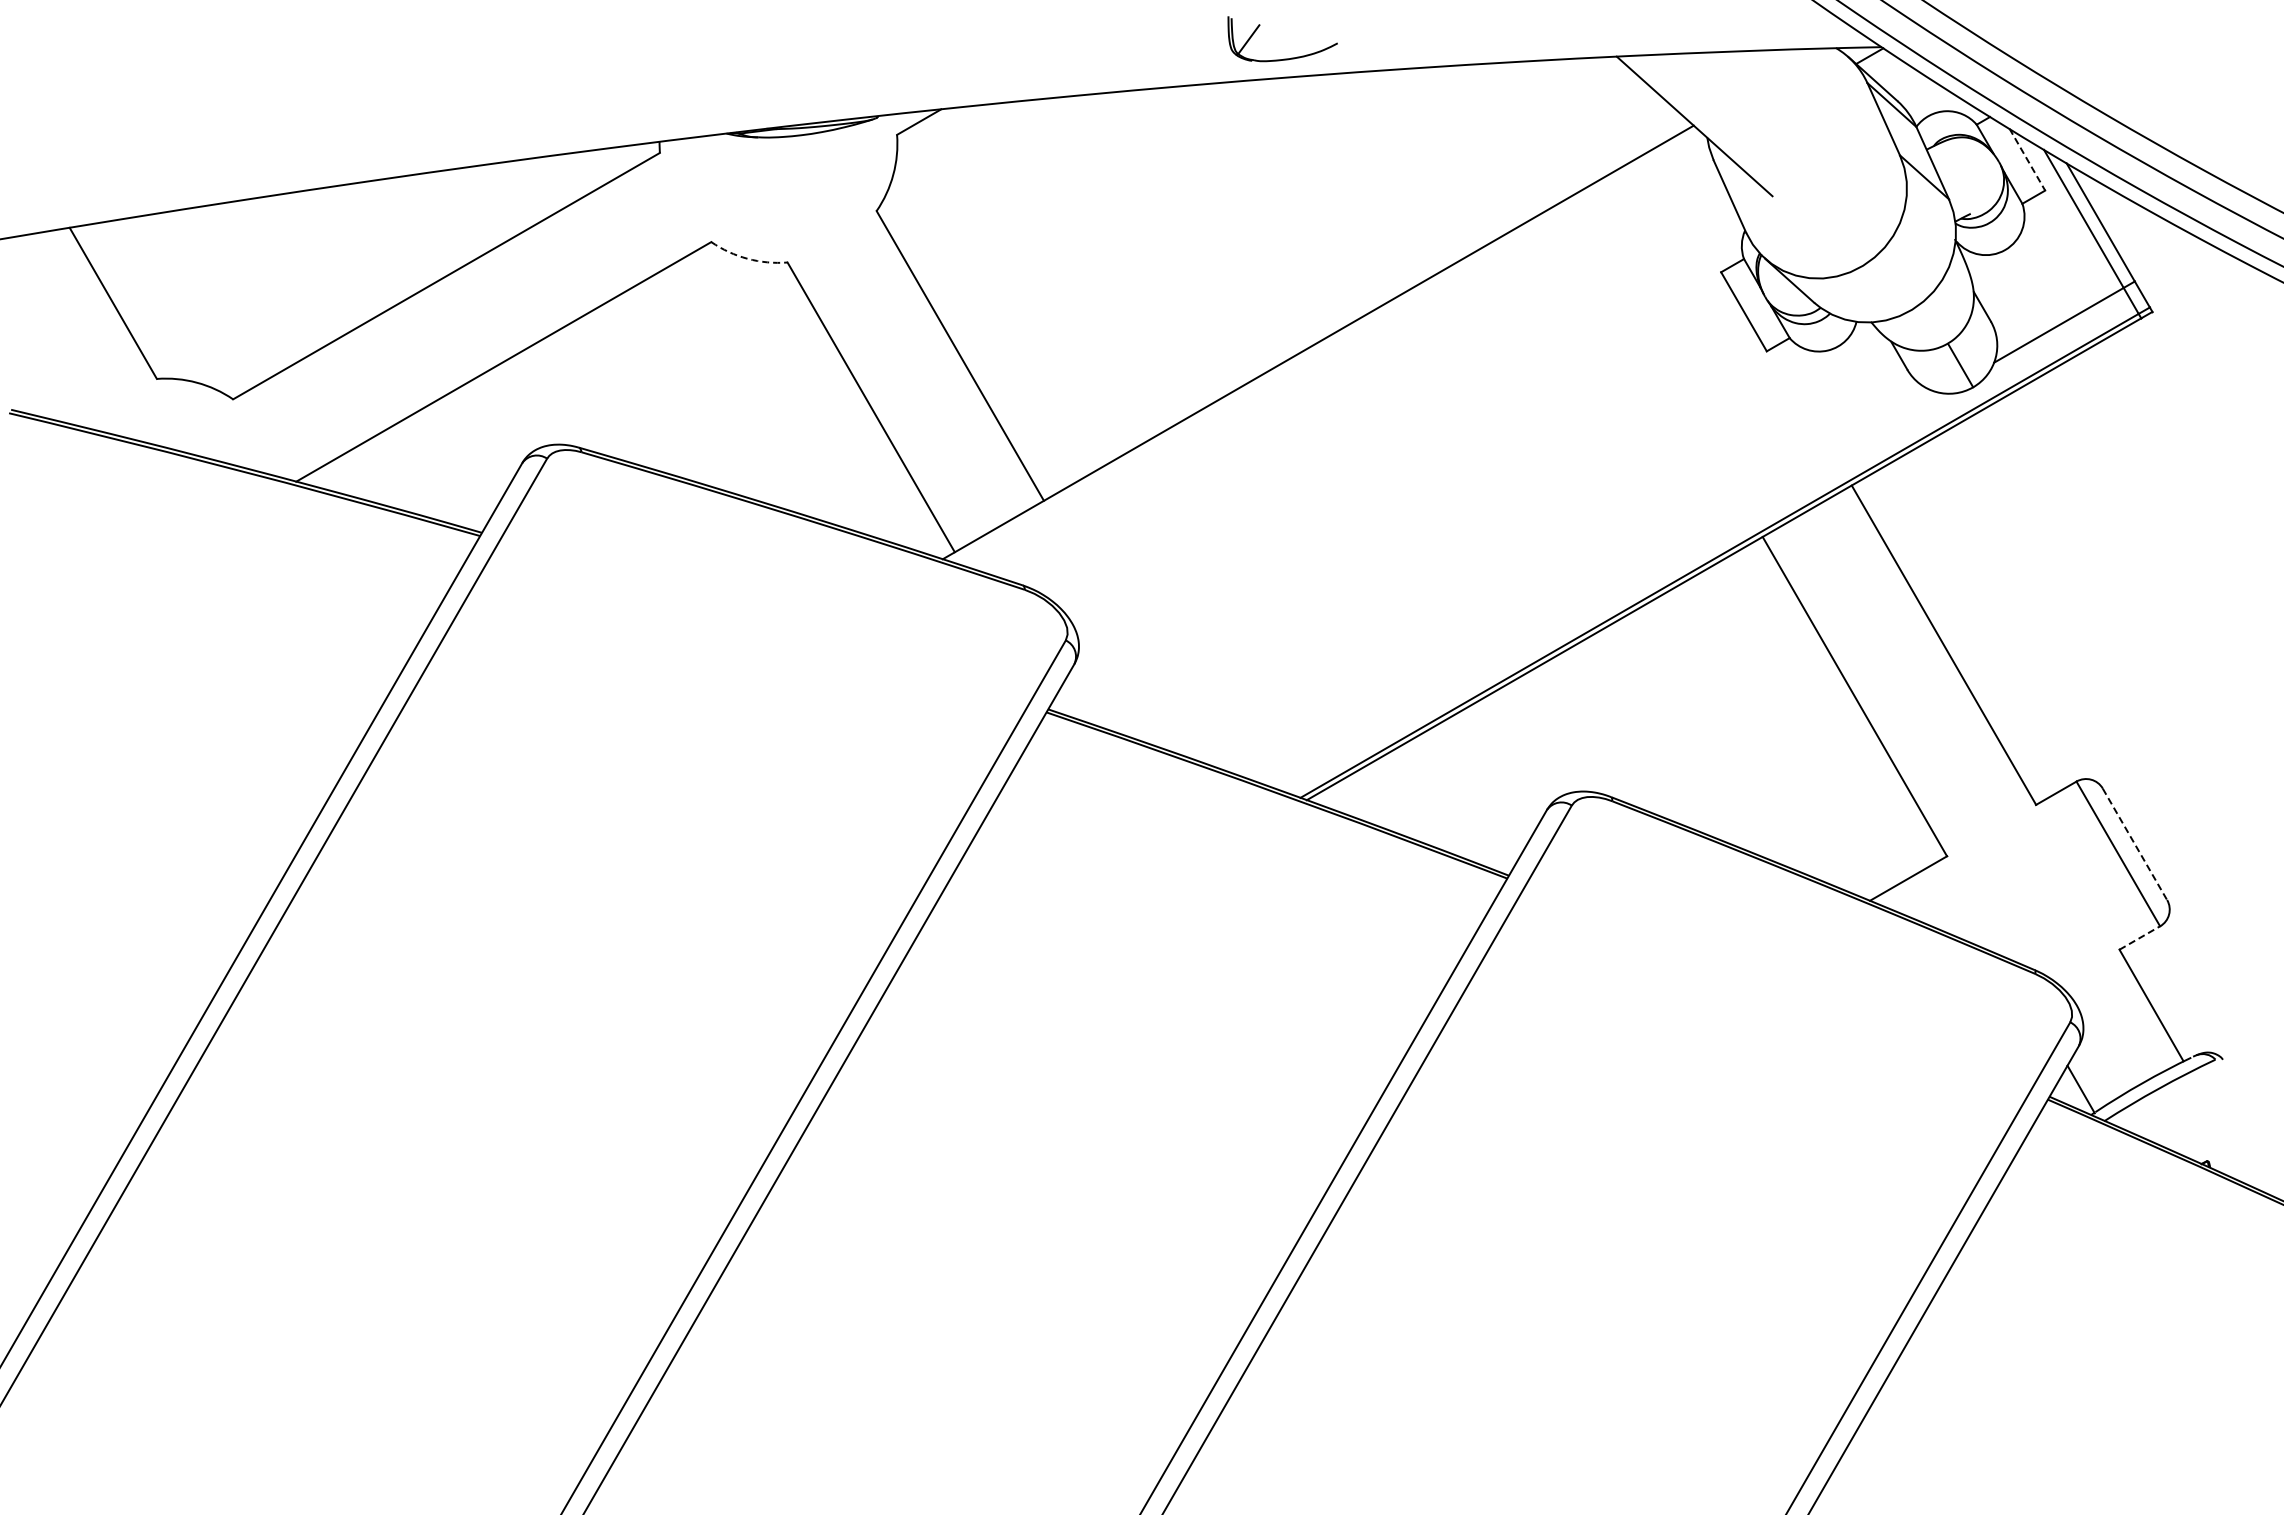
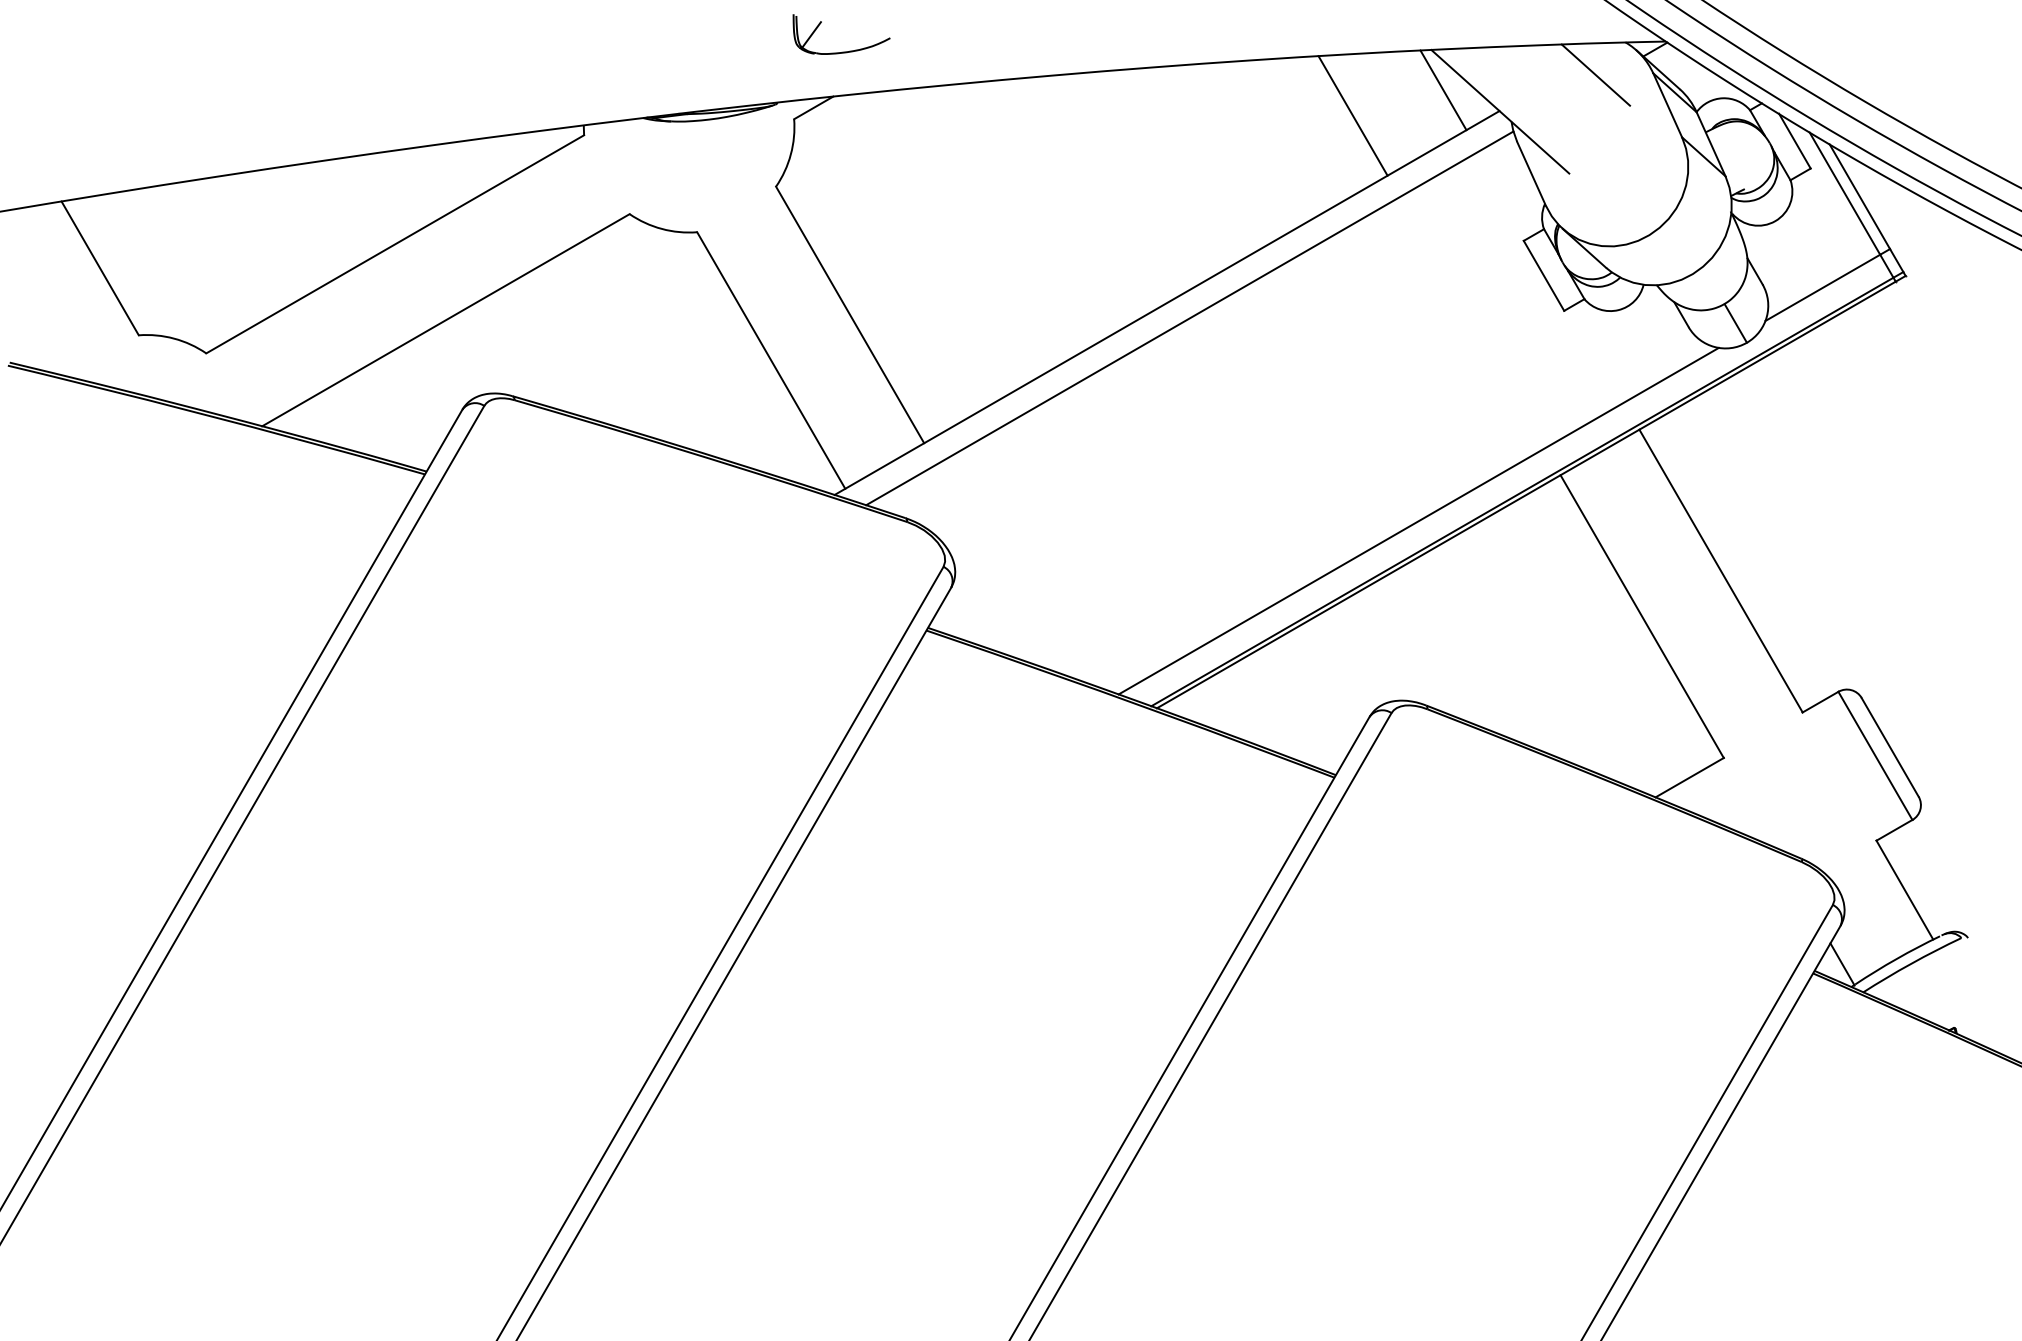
part: (1283, 58) -> (842, 51), moved
line: (1802, 84) -> (1595, 74), added
line: (1630, 102) -> (1443, 90), added
line: (1528, 130) -> (1353, 115), added
line: (2027, 159) -> (1795, 141), dashed -> solid
arc: (747, 258) -> (661, 228), dashed -> solid
line: (1343, 359) -> (1189, 318), added
line: (1602, 588) -> (1418, 520), added
line: (2135, 844) -> (1890, 747), dashed -> solid
line: (2140, 937) -> (1895, 829), dashed -> solid

